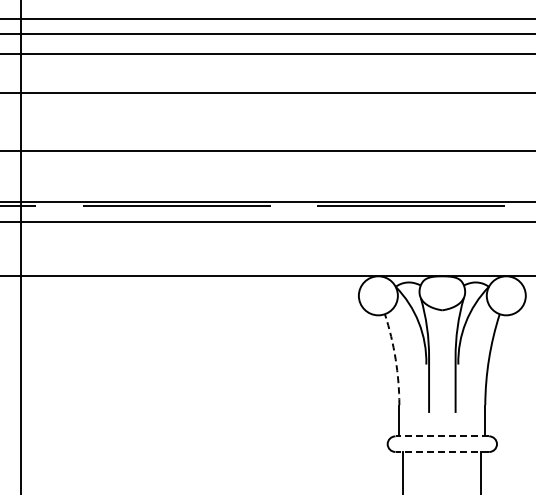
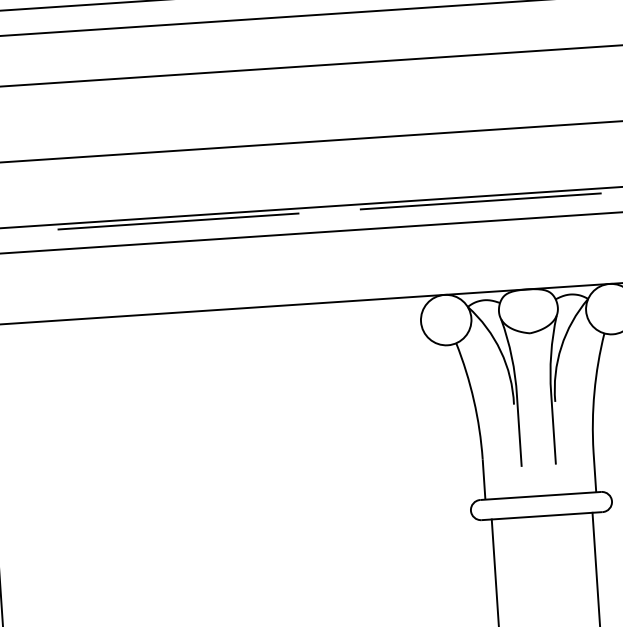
arc: (395, 359) -> (473, 400), dashed -> solid
line: (442, 436) -> (541, 496), dashed -> solid
line: (442, 451) -> (542, 515), dashed -> solid

